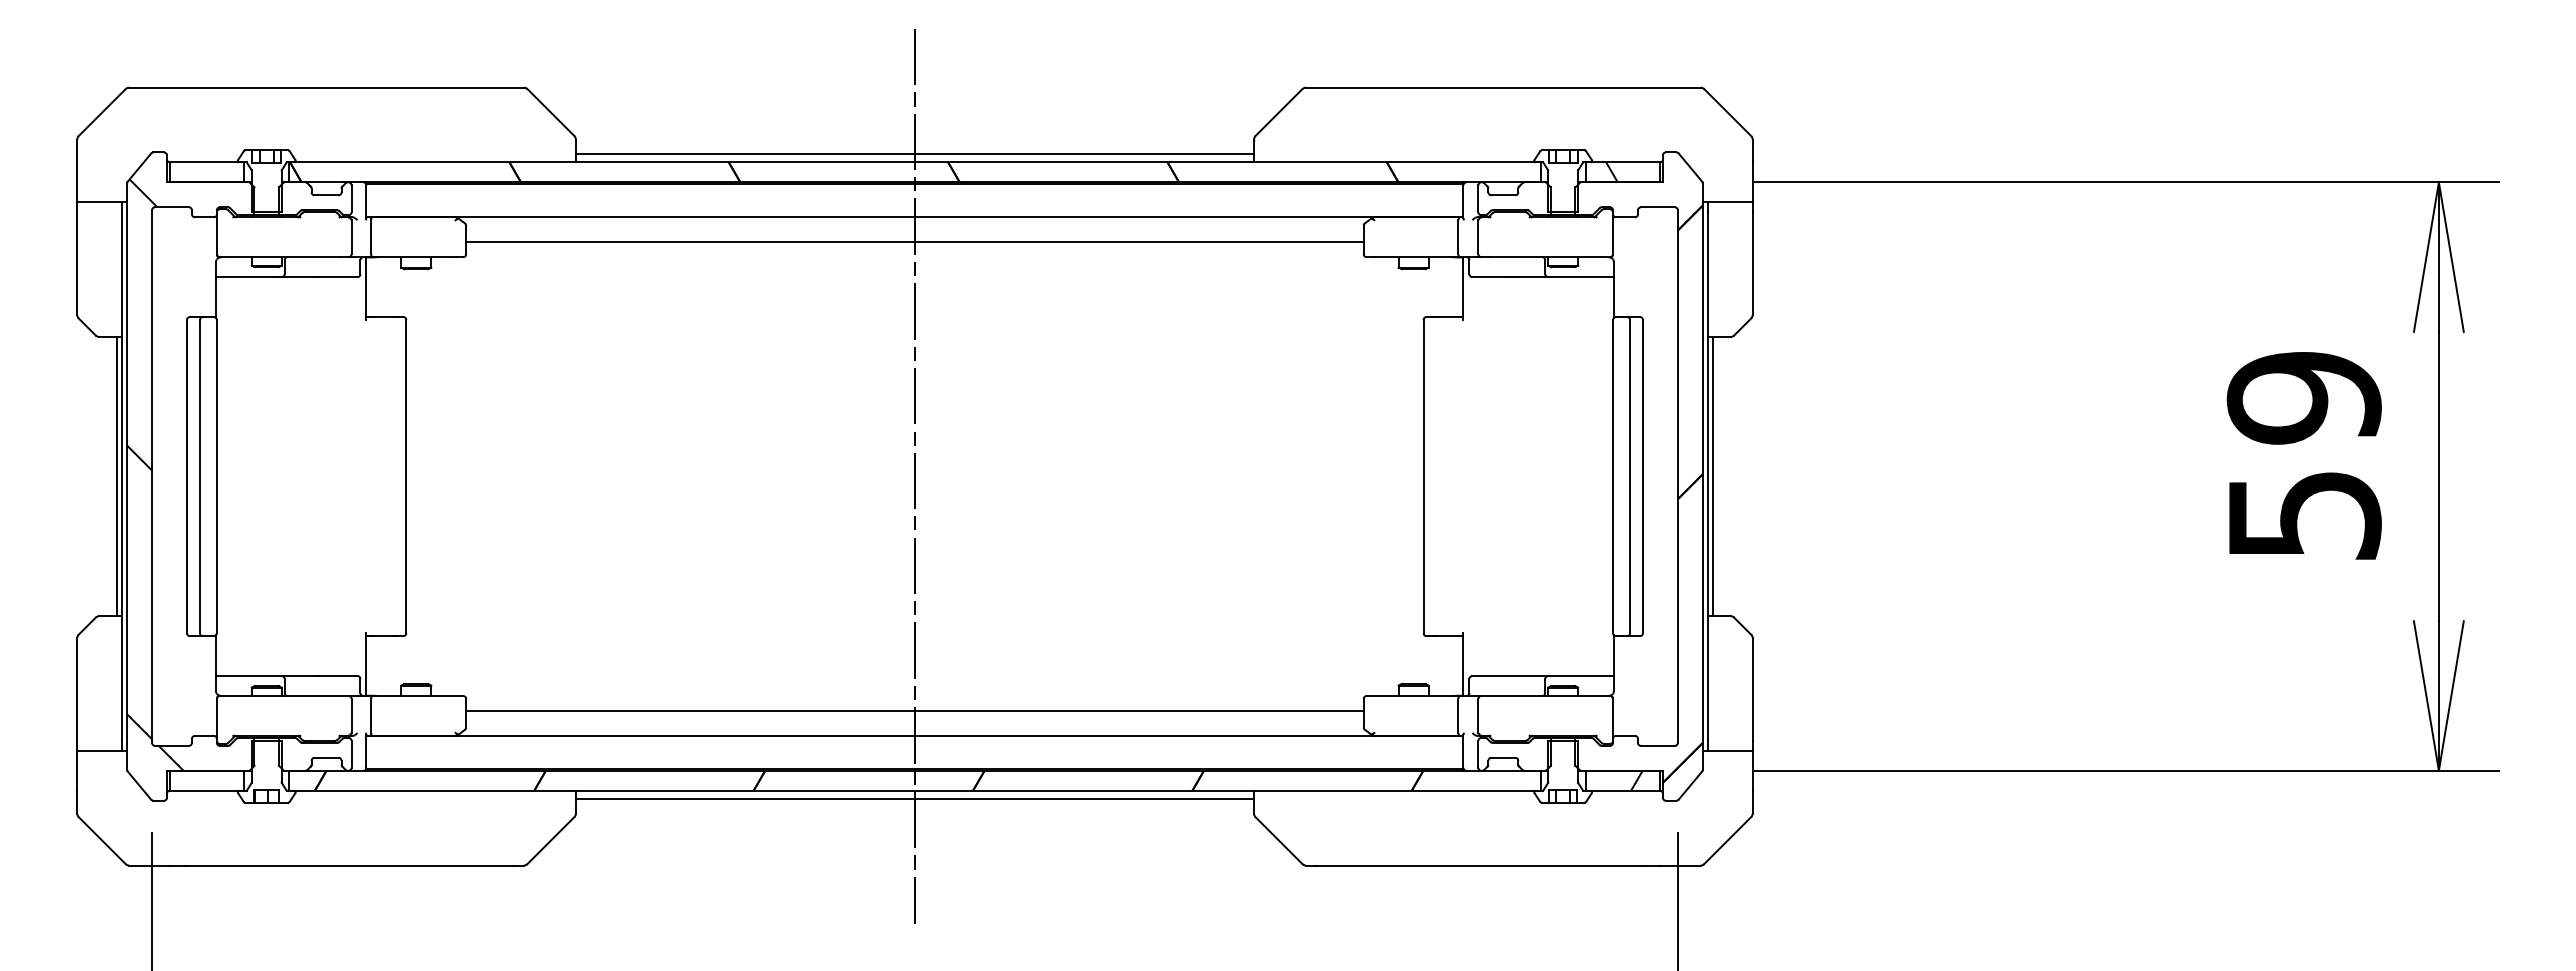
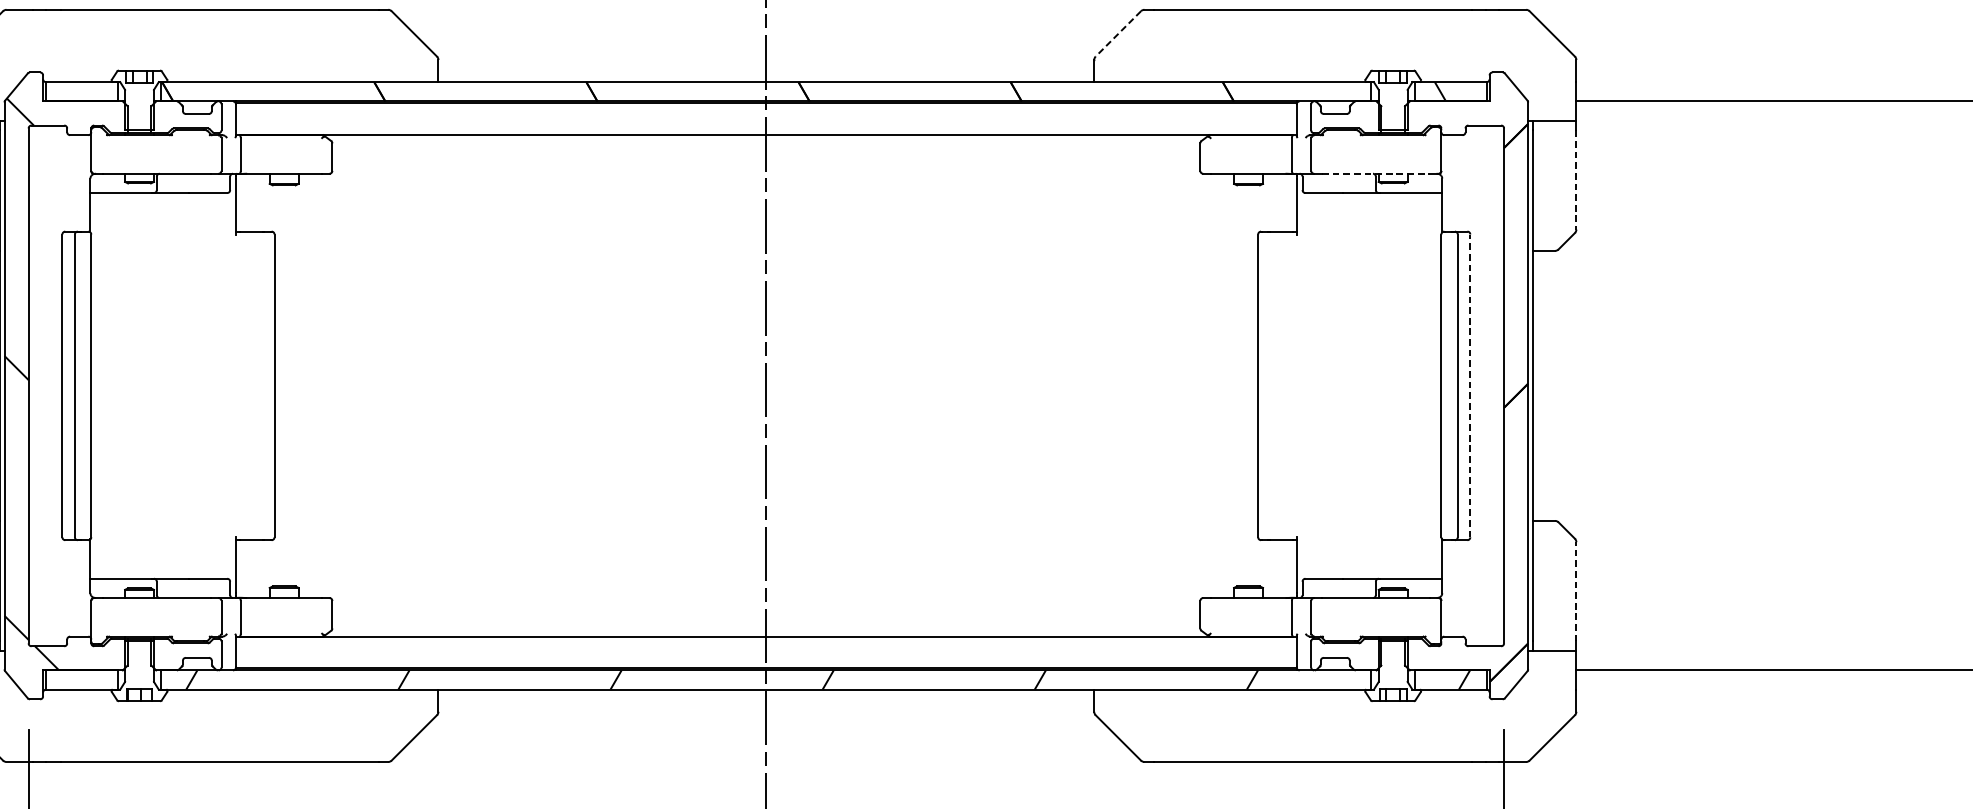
line: (1278, 112) -> (1117, 33), solid -> dashed
line: (914, 154) -> (765, 74), removed
line: (914, 242) -> (765, 159), removed
line: (1545, 257) -> (1376, 174), solid -> dashed
line: (1752, 264) -> (1576, 180), solid -> dashed
line: (1642, 476) -> (1469, 385), solid -> dashed
line: (1712, 476) -> (1537, 385), removed
line: (1752, 689) -> (1576, 591), solid -> dashed
line: (914, 710) -> (765, 612), removed
hatch: (868, 780) -> (721, 679), removed
line: (914, 798) -> (765, 697), removed

